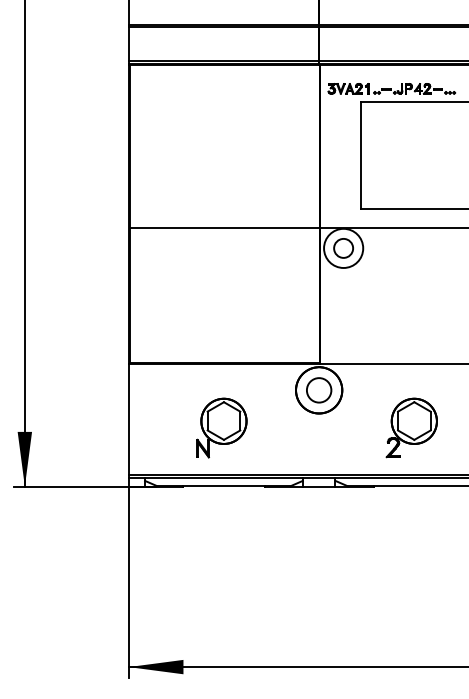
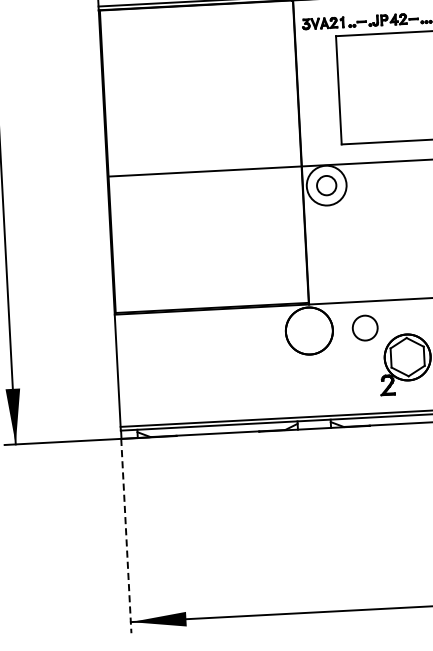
circle: (319, 390) -> (365, 328), moved
part: (221, 427) -> (212, 373), removed
line: (128, 582) -> (126, 536), solid -> dashed

